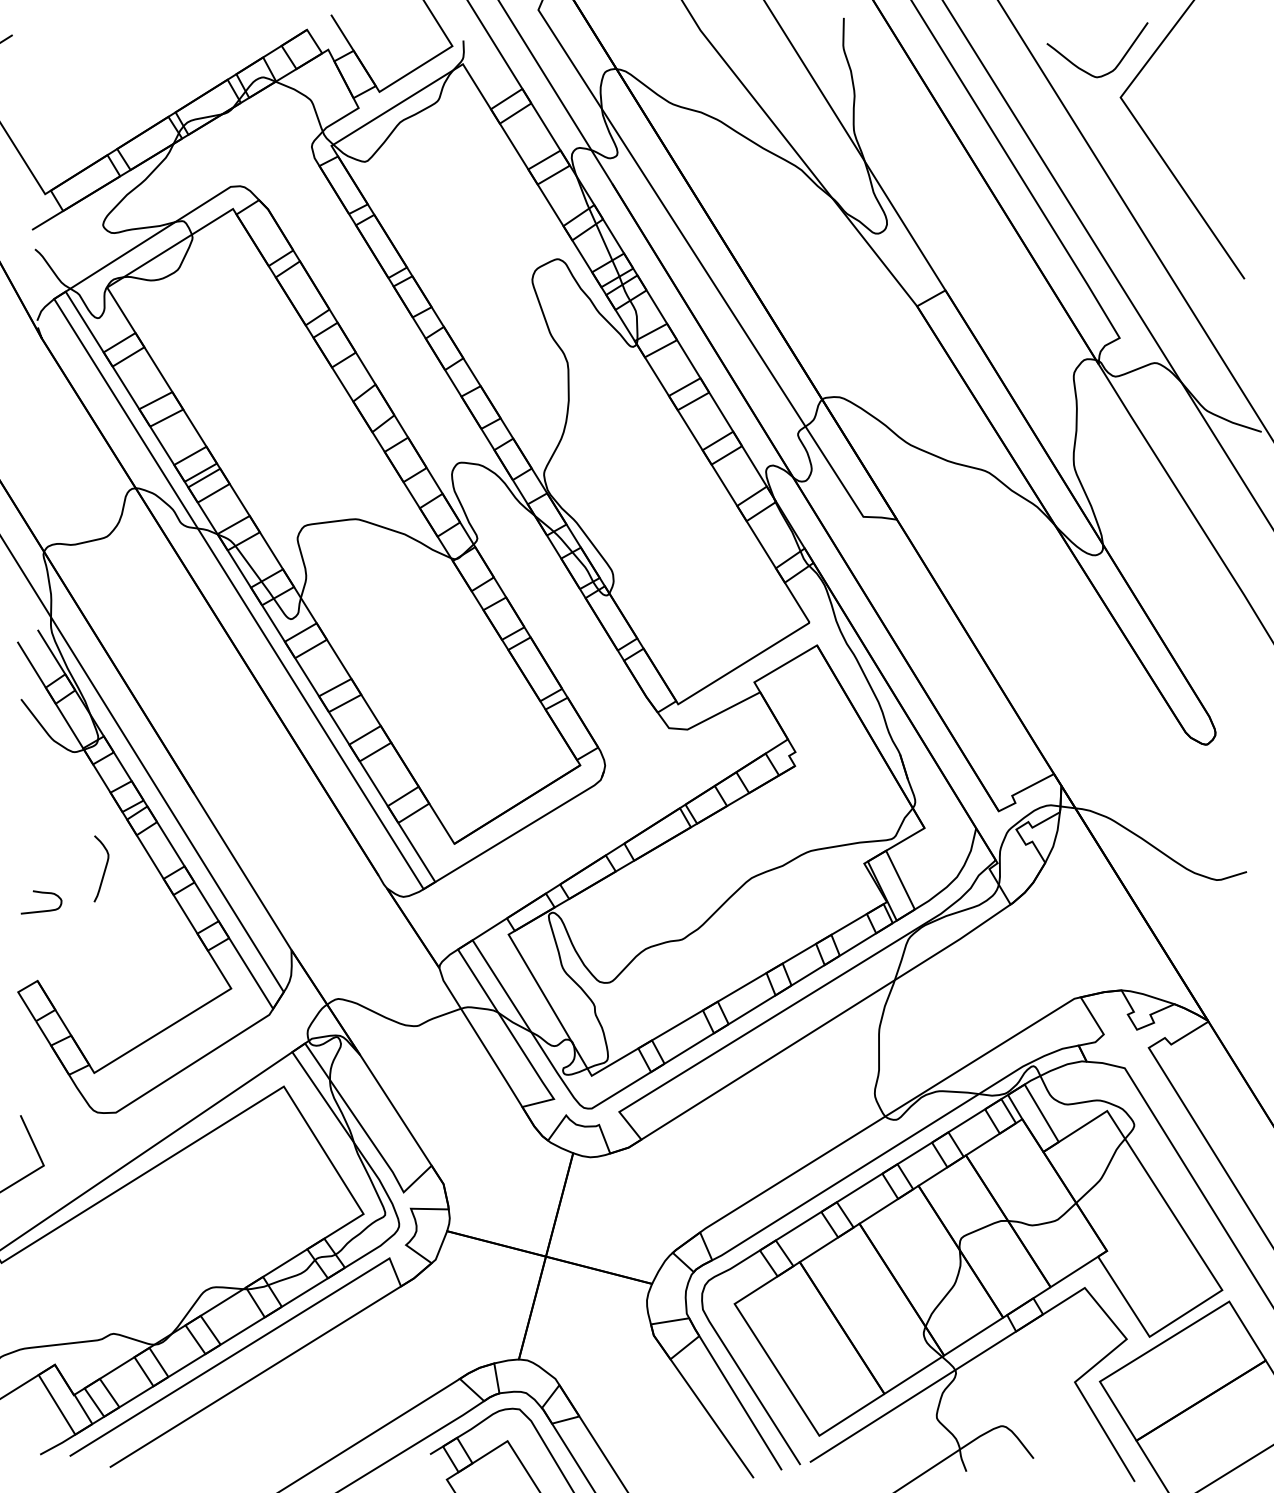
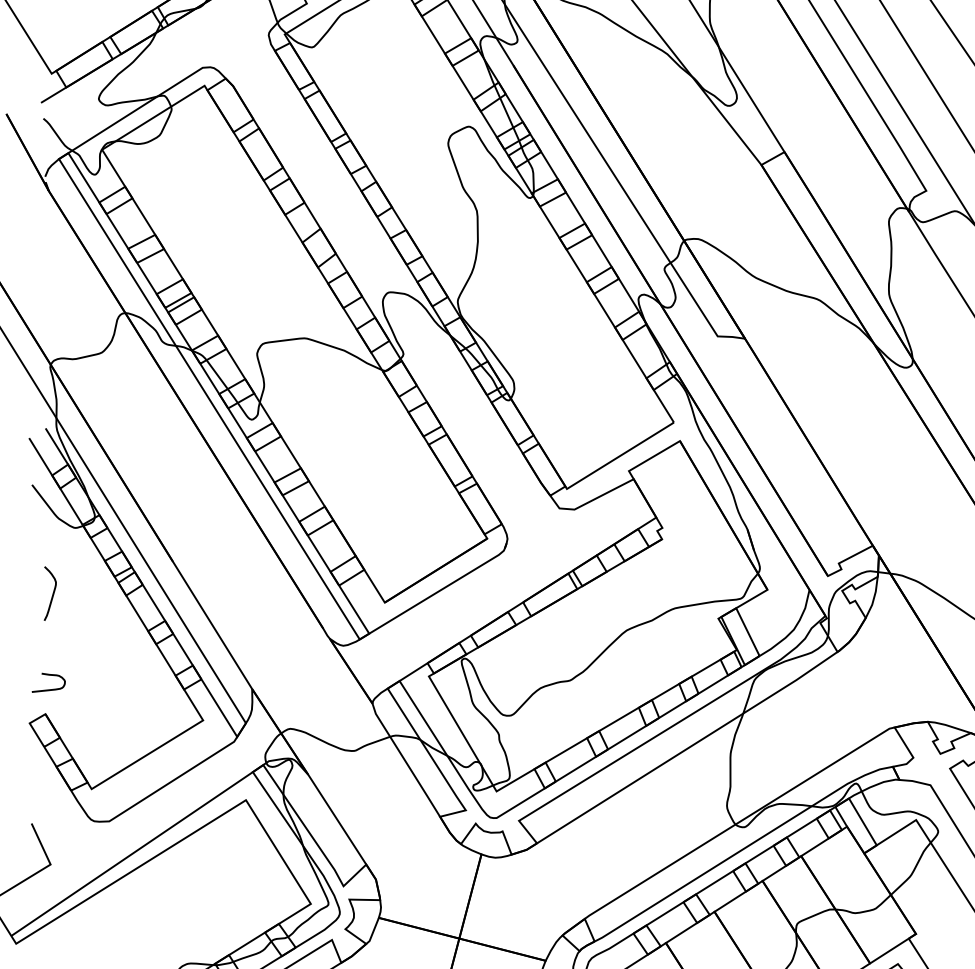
curve: (104, 868) -> (52, 593), moved
curve: (41, 910) -> (48, 689), moved

